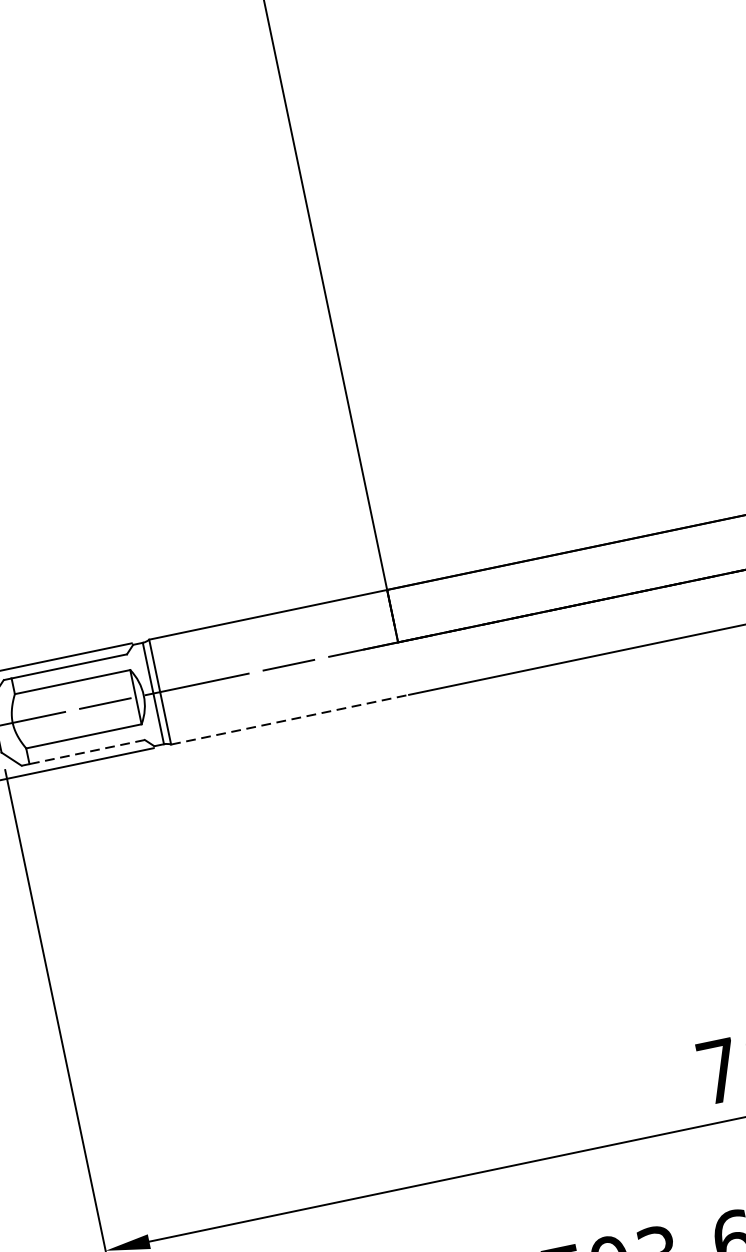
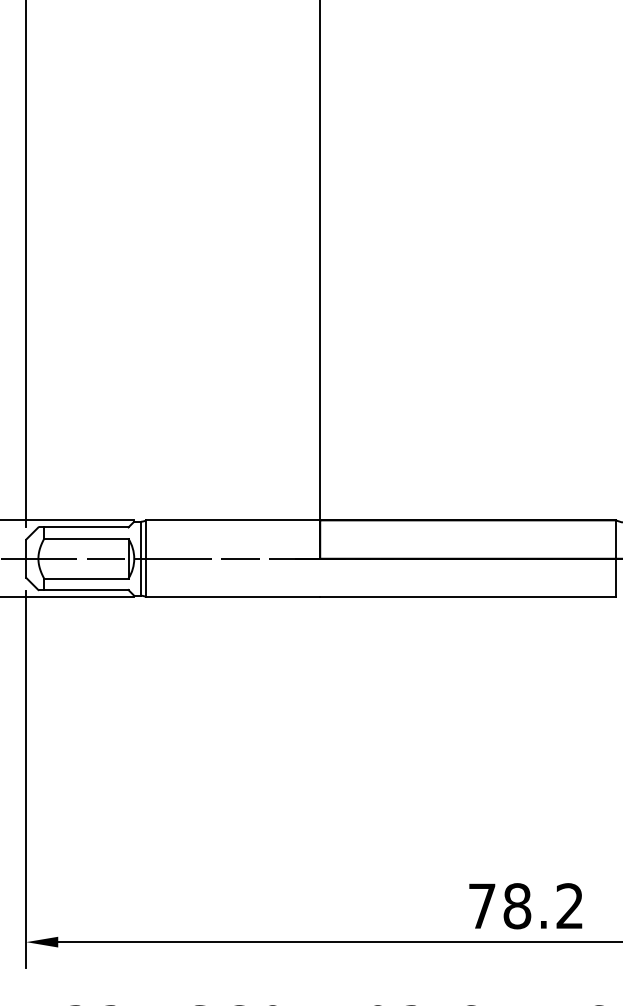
line: (290, 720) -> (233, 597), dashed -> solid
line: (86, 752) -> (85, 590), dashed -> solid

